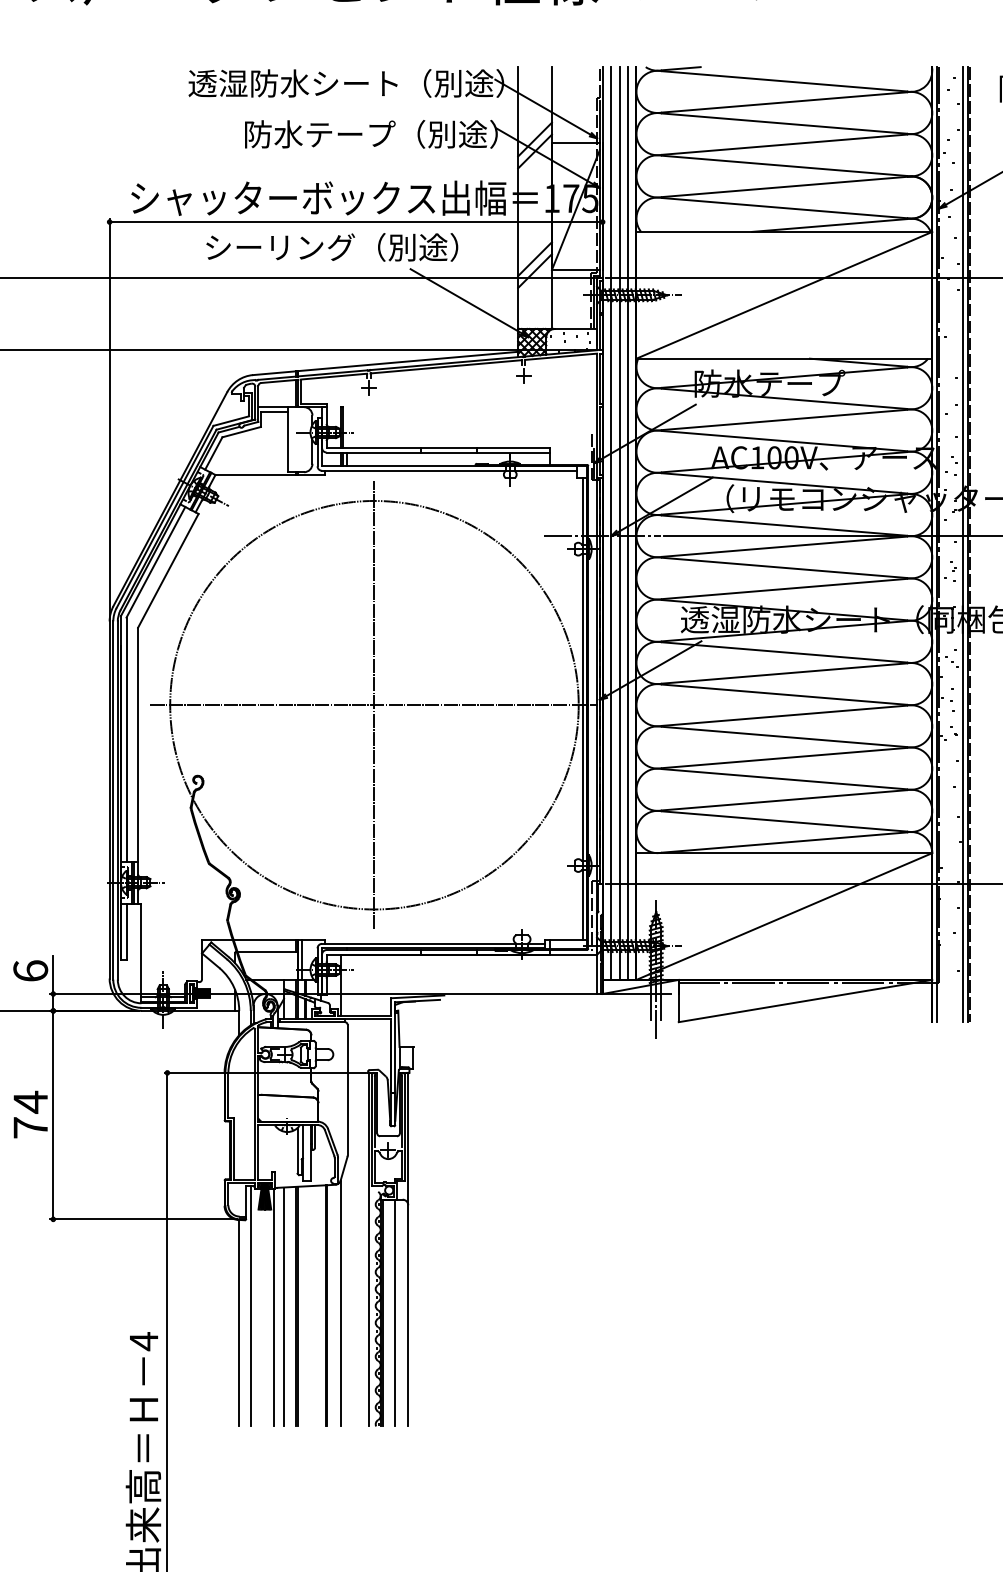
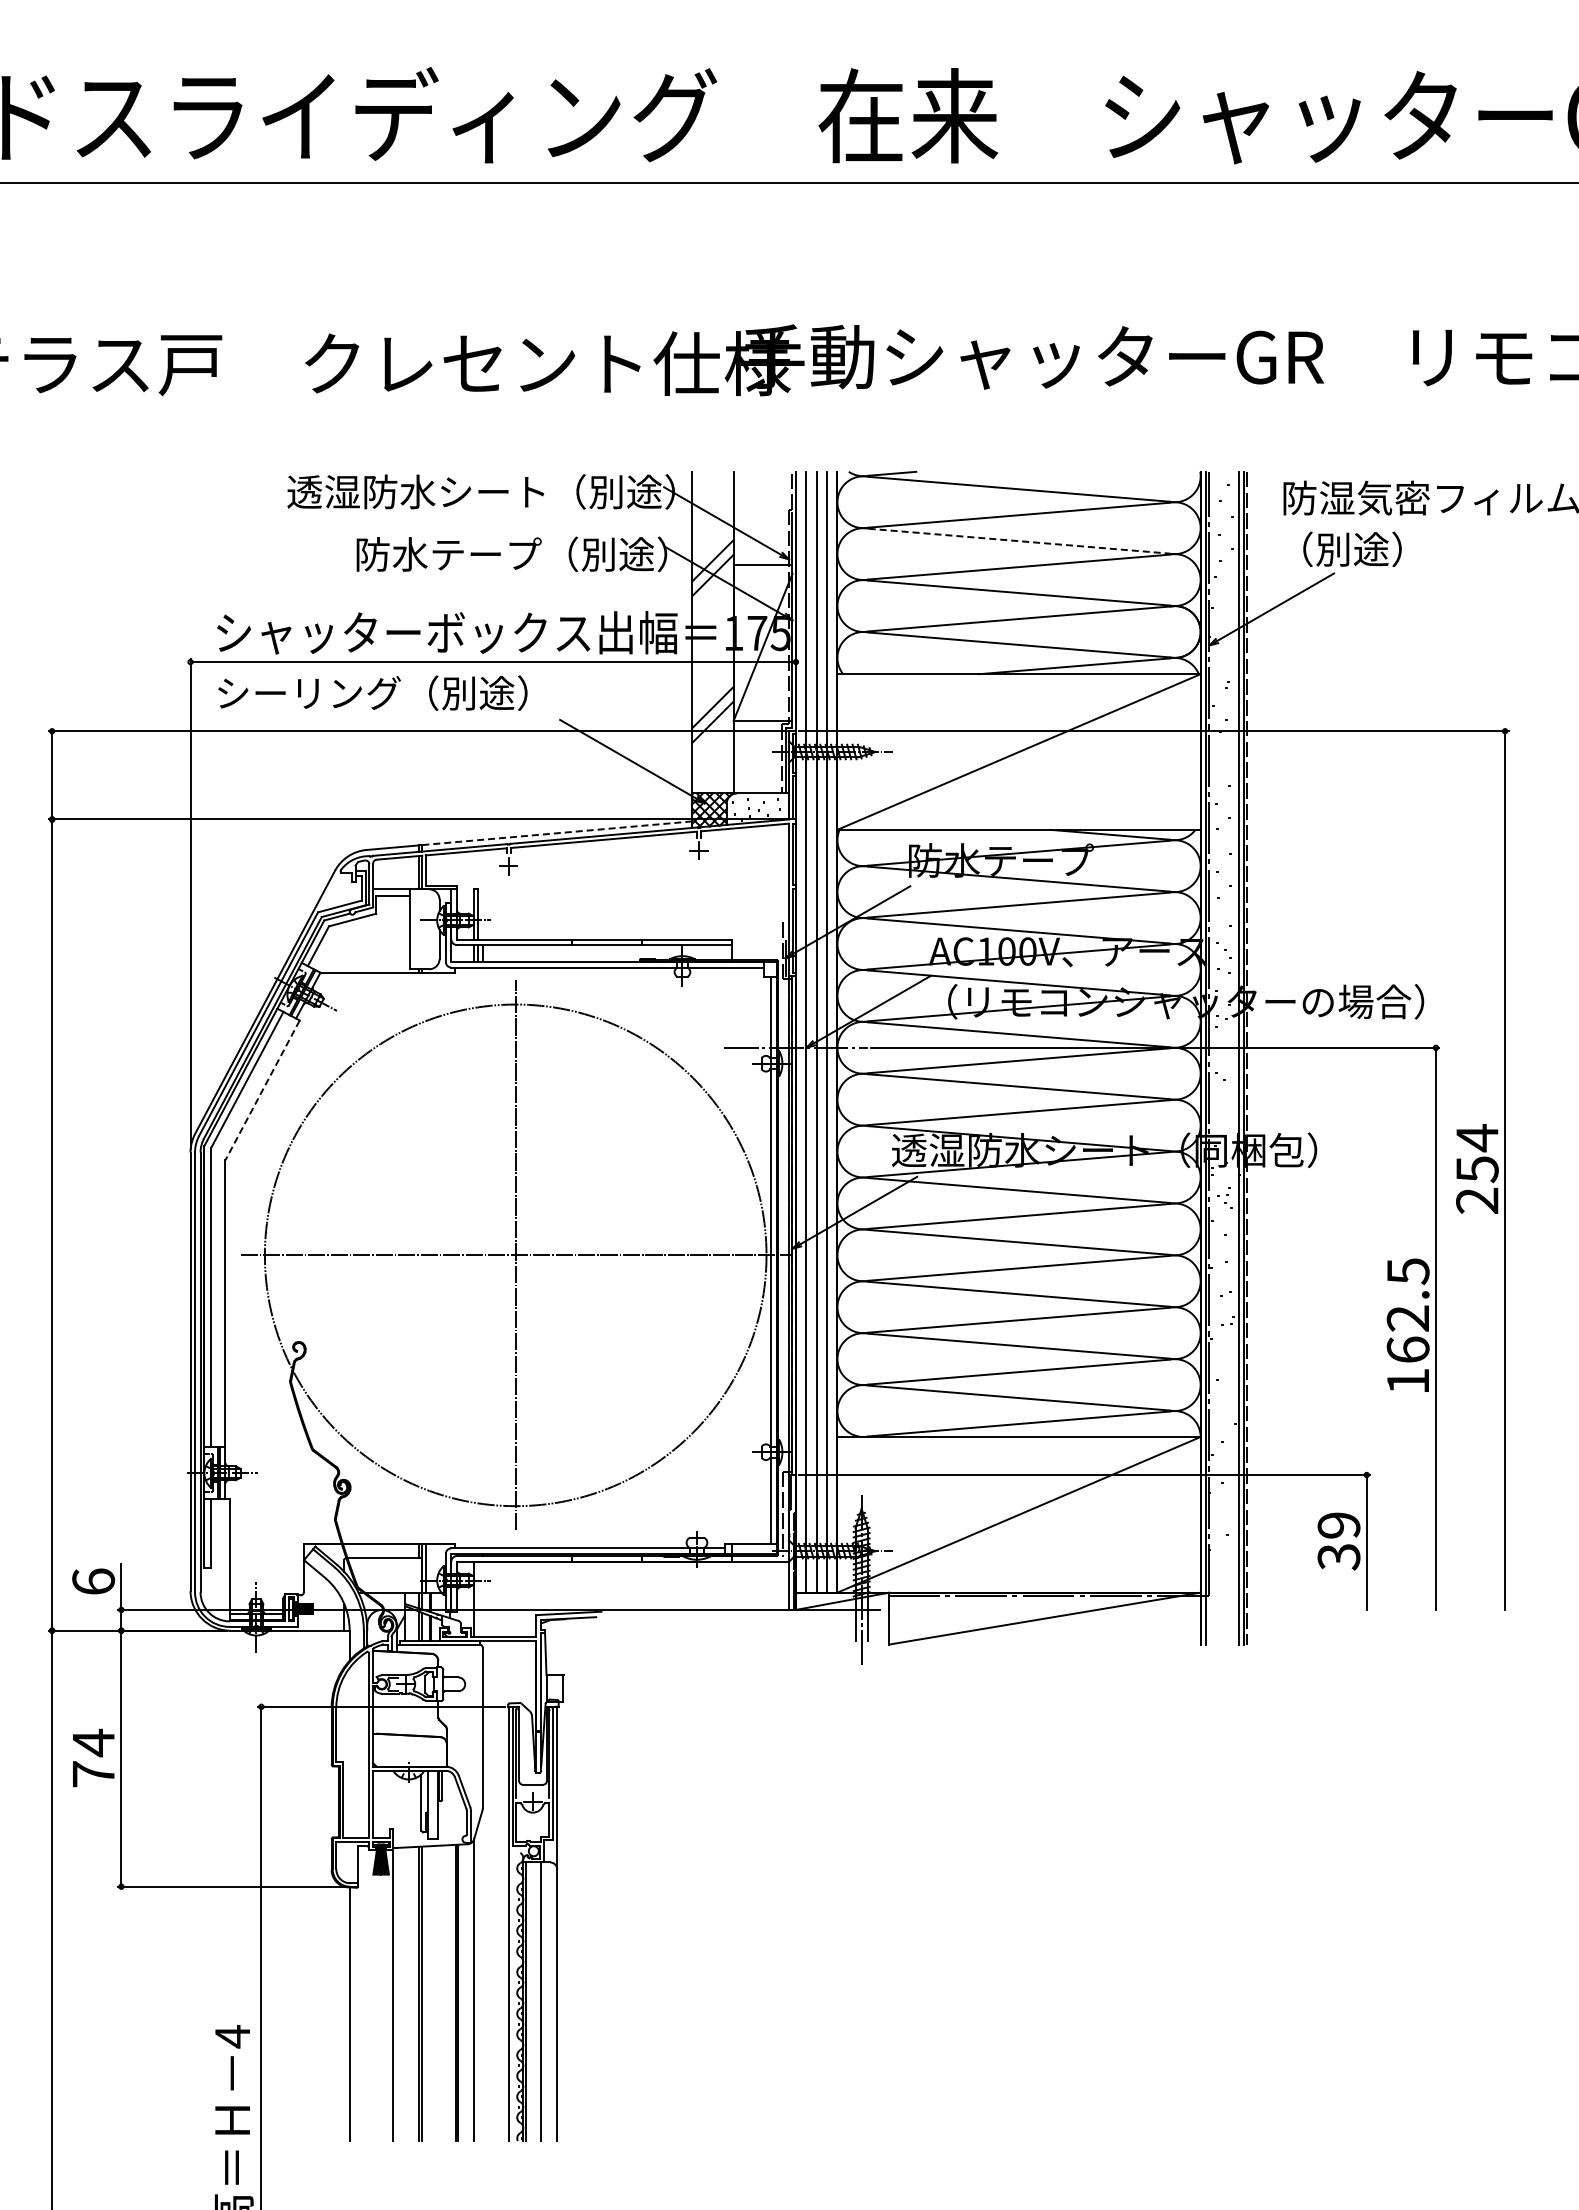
line: (784, 123) -> (1019, 541), solid -> dashed
text: (331, 246) -> (372, 692), moved
line: (408, 361) -> (557, 833), solid -> dashed
line: (168, 570) -> (262, 1090), solid -> dashed
line: (250, 1306) -> (363, 1993), removed
line: (283, 1306) -> (404, 1993), removed

